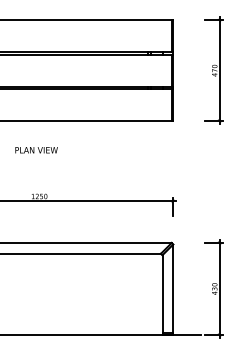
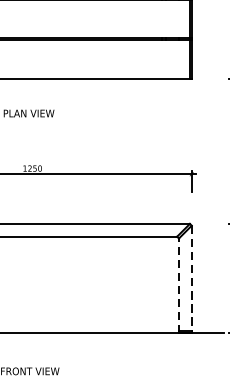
line: (173, 290) -> (192, 280), solid -> dashed
line: (162, 295) -> (178, 286), solid -> dashed

